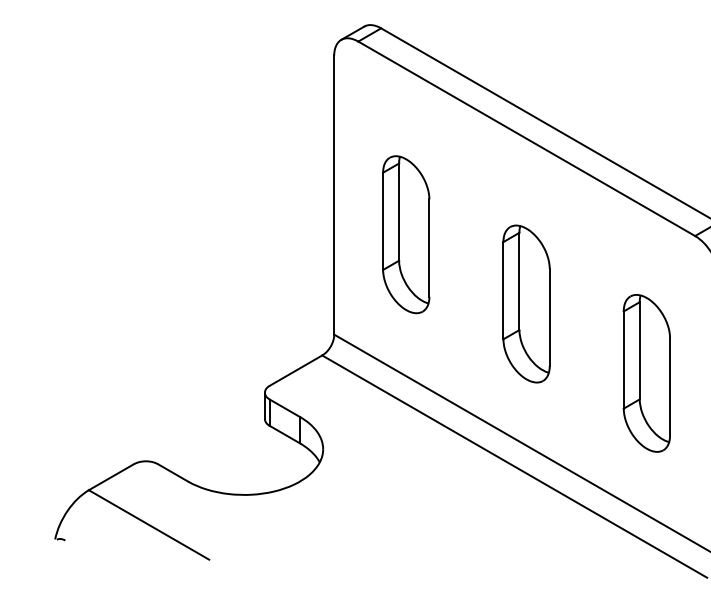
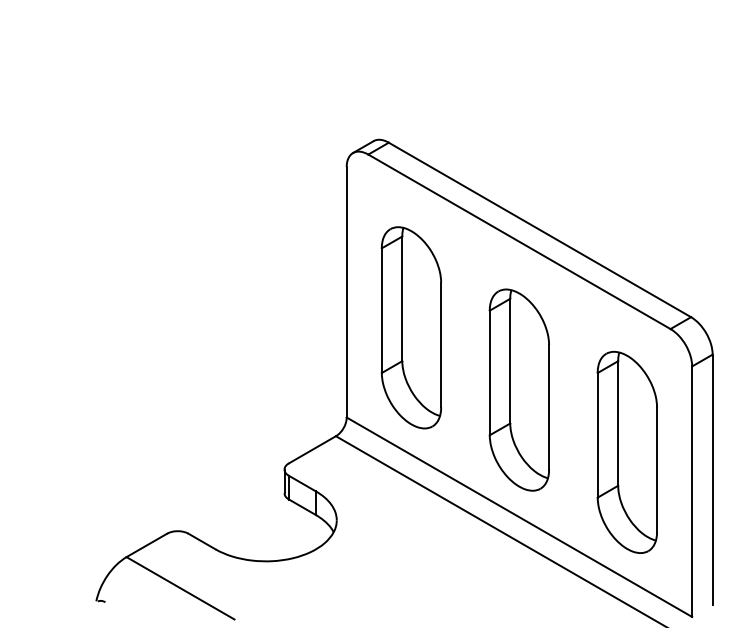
part: (405, 234) -> (410, 327), size x1.43
part: (525, 303) -> (518, 389), size x1.43
part: (646, 372) -> (626, 451), size x1.43

